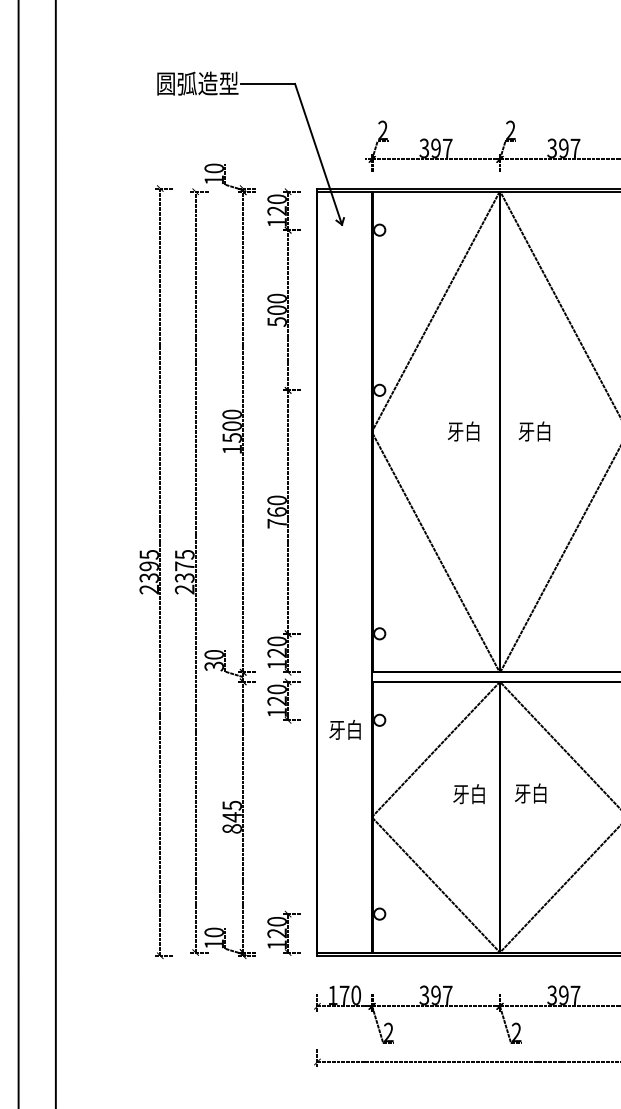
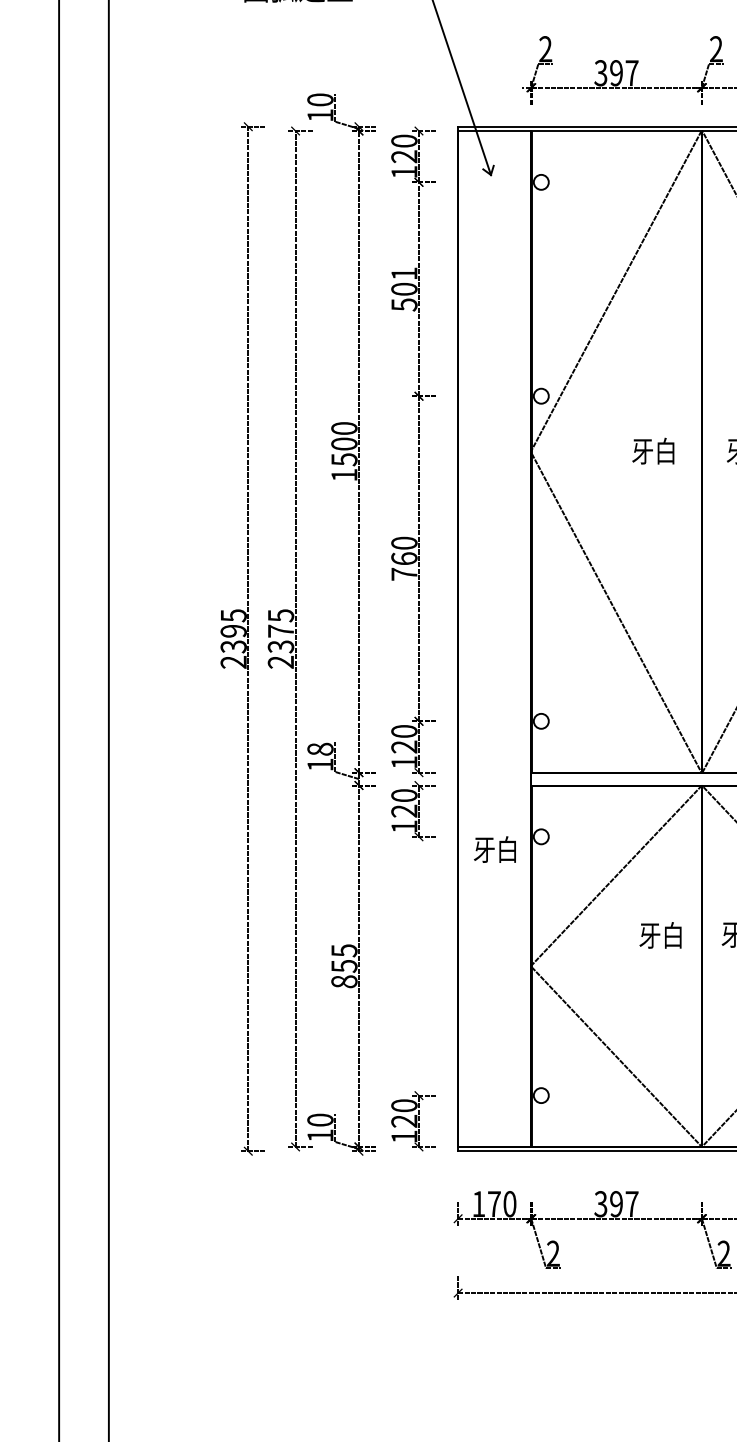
text: (276, 298) -> (403, 273), 500 -> 501
text: (214, 660) -> (320, 756), 30 -> 18
text: (232, 817) -> (344, 966), 845 -> 855

